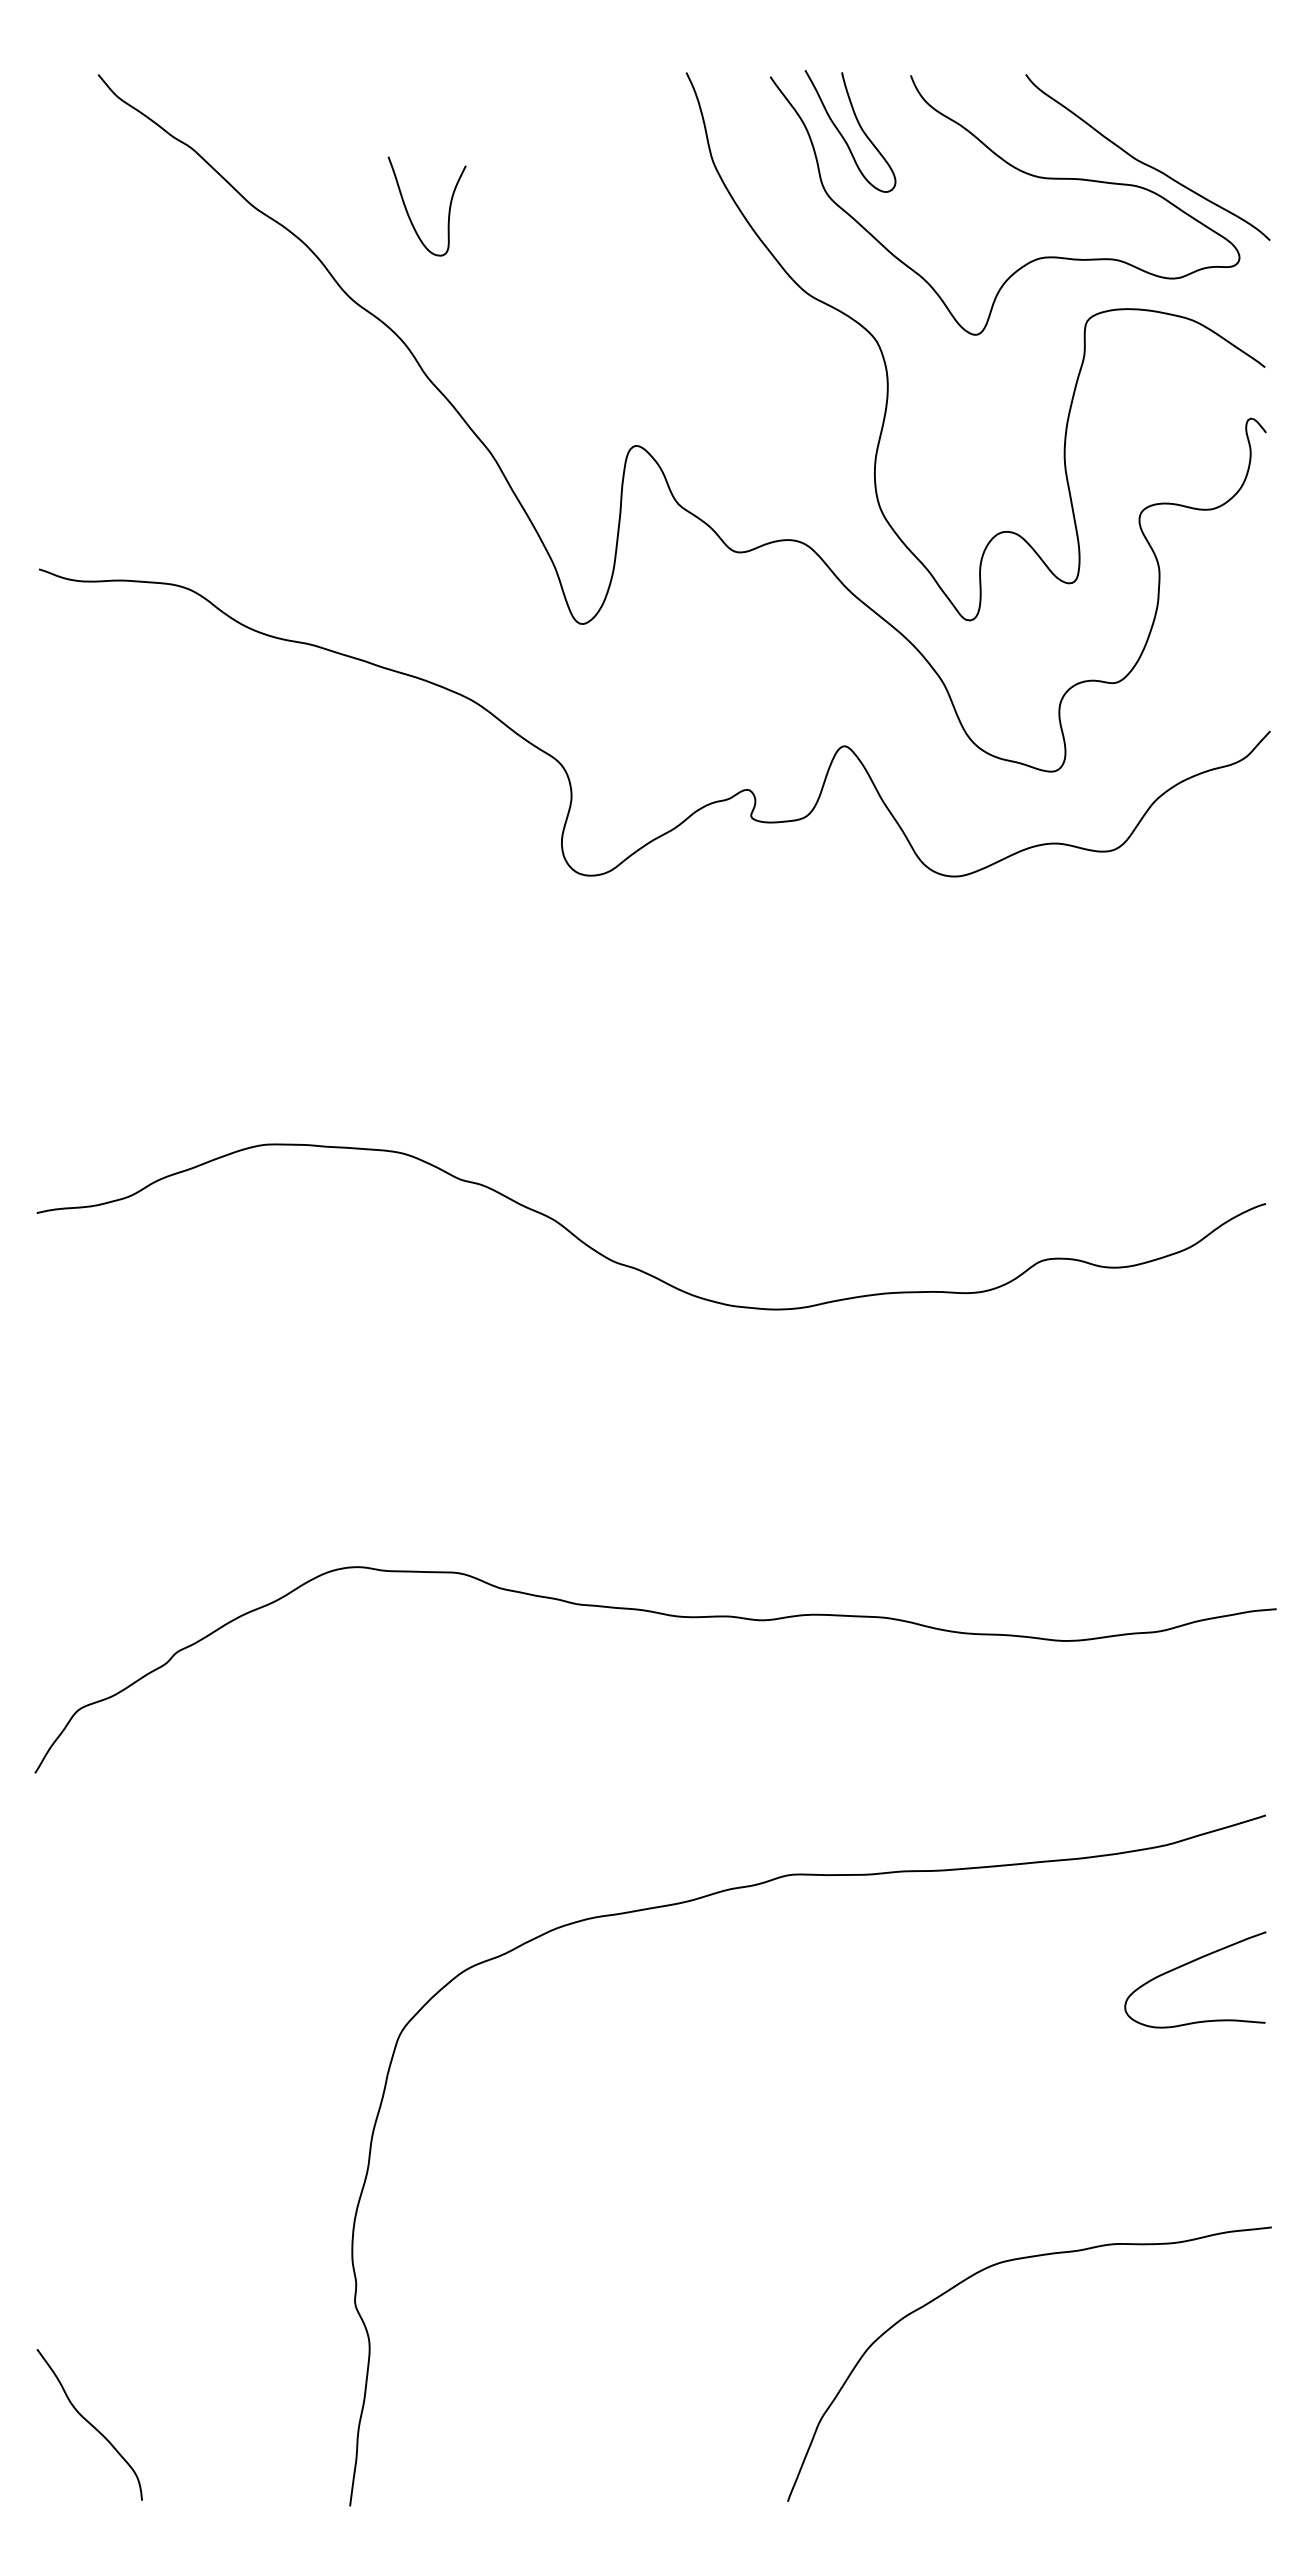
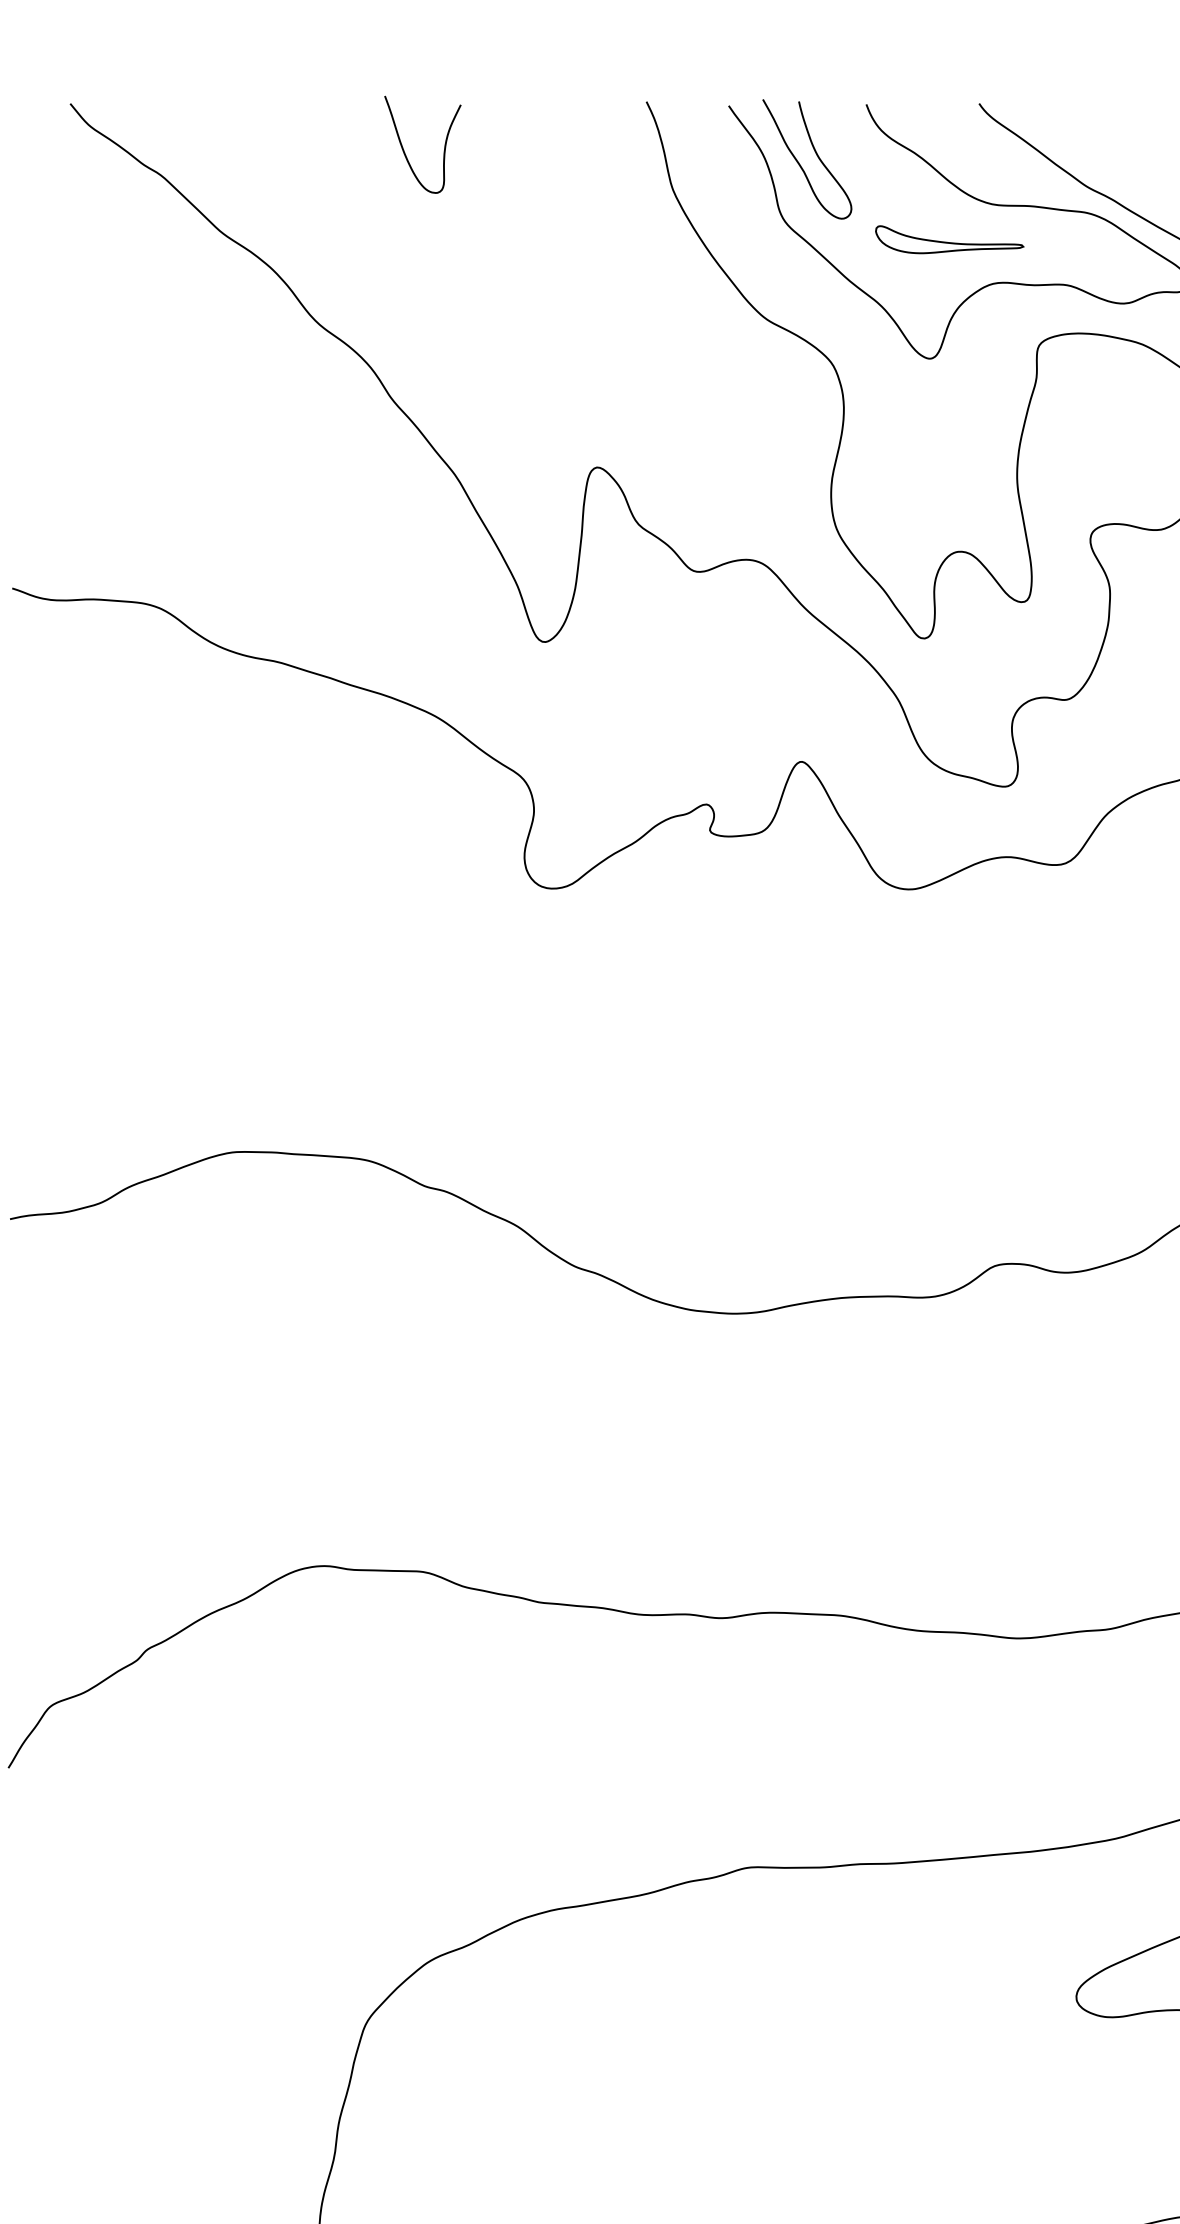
curve: (408, 212) -> (404, 150), moved
part: (995, 213) -> (949, 239), added

